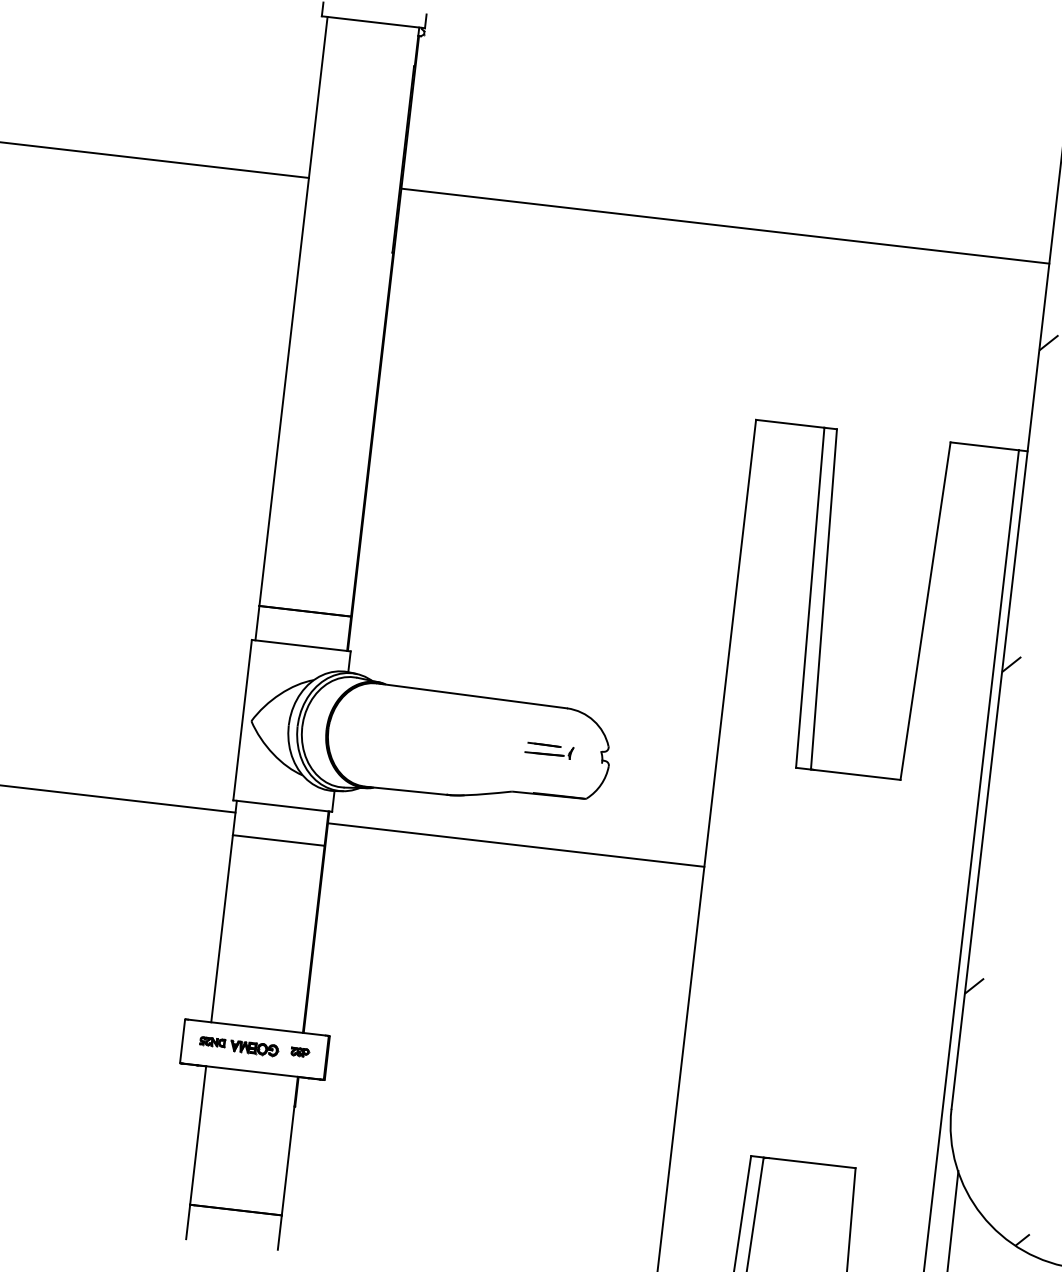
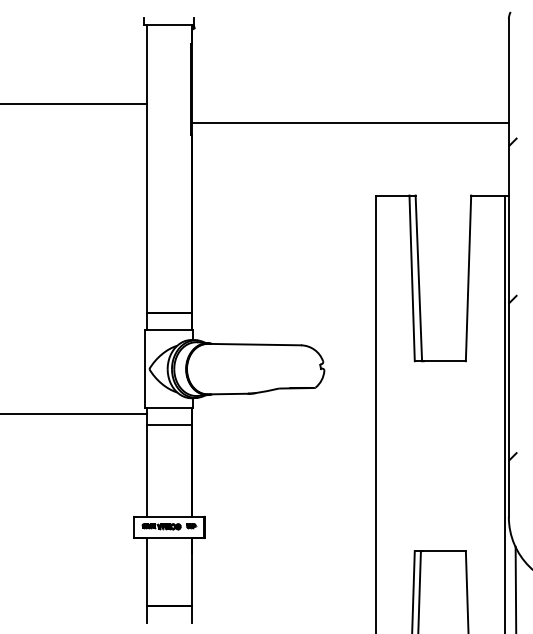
line: (725, 225) -> (350, 122), moved
part: (550, 750) -> (295, 366), removed
line: (516, 845) -> (284, 414), removed

